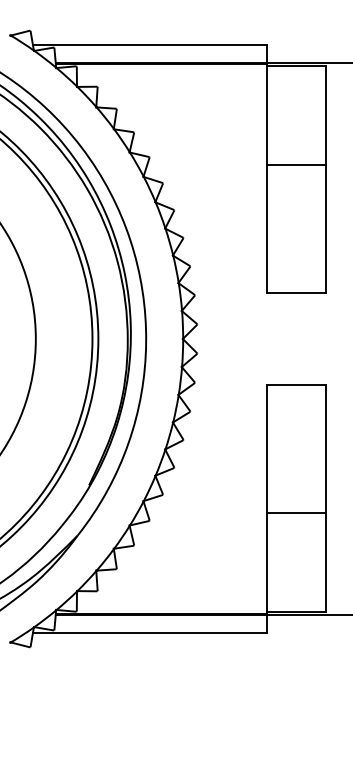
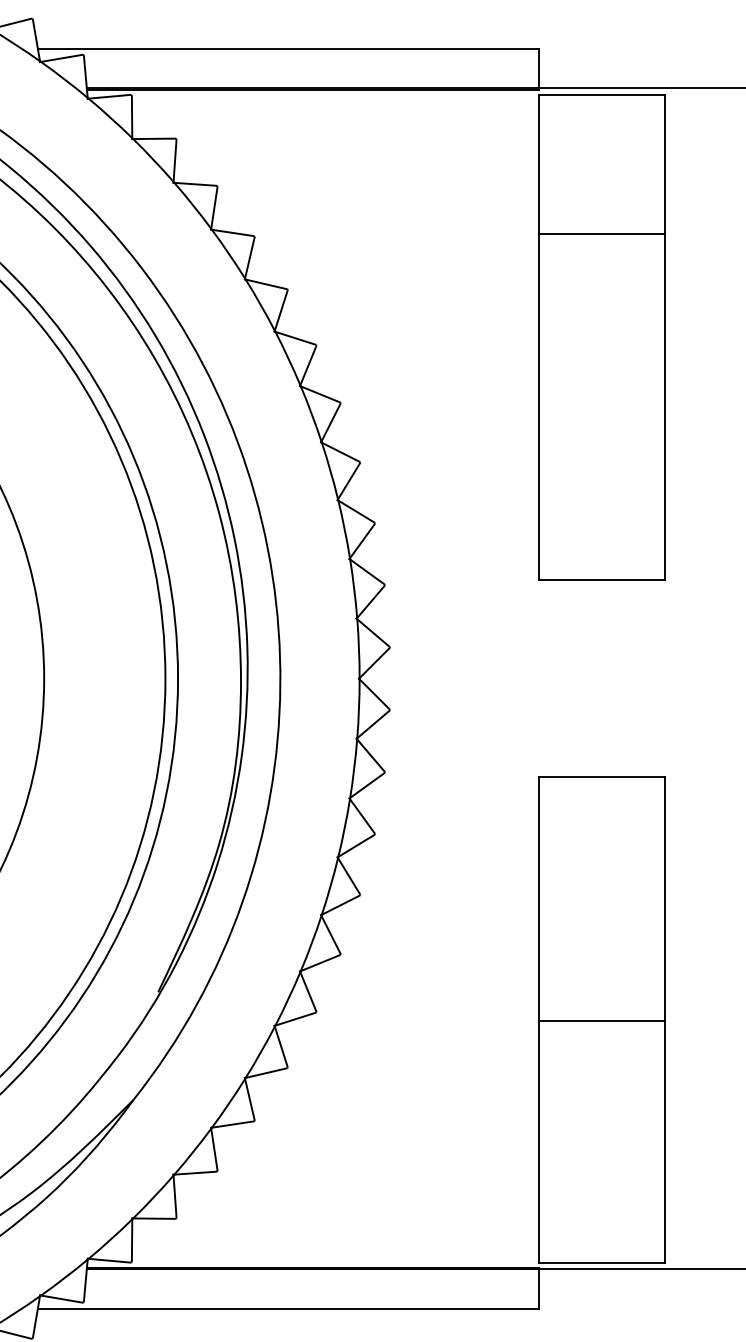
line: (296, 165) -> (602, 234), moved
line: (296, 512) -> (602, 1020), moved

